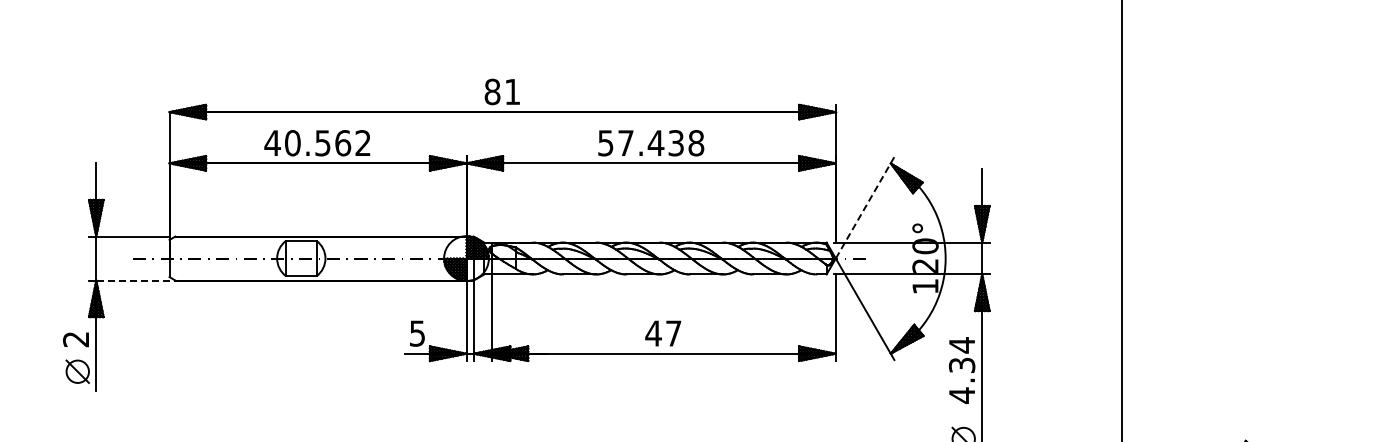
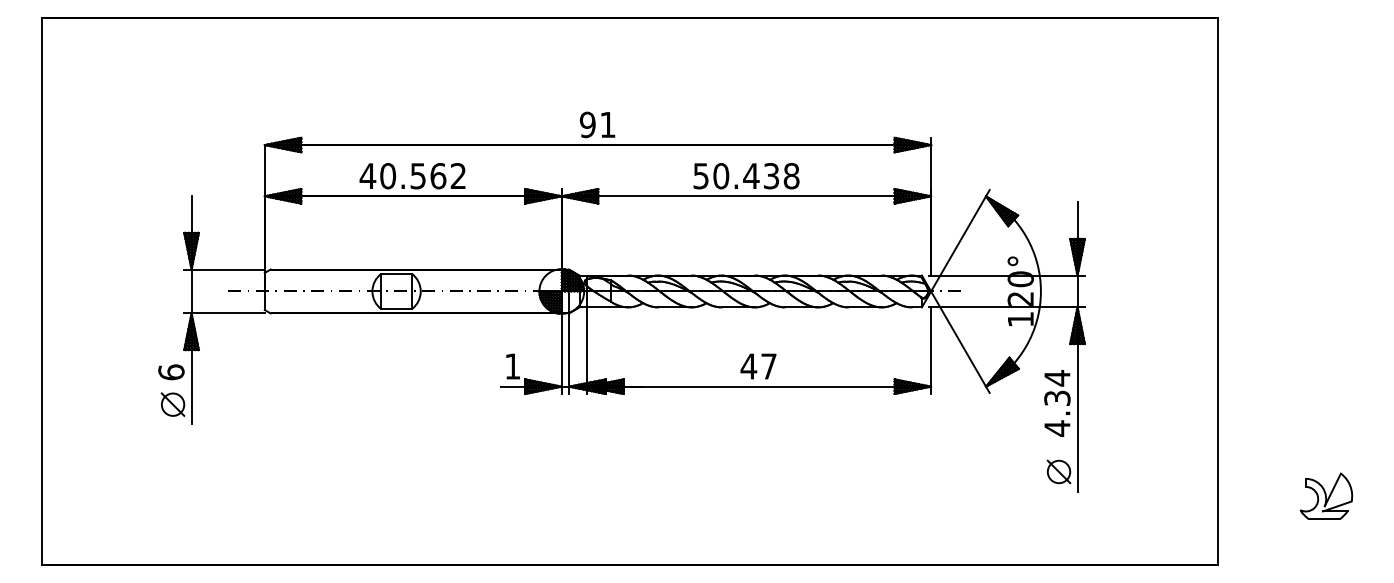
text: (492, 91) -> (587, 124), 81 -> 91
text: (626, 143) -> (721, 176), 57.438 -> 50.438
line: (865, 207) -> (960, 240), dashed -> solid
line: (133, 280) -> (228, 313), dashed -> solid
text: (417, 333) -> (512, 366), 5 -> 1
text: (76, 339) -> (171, 372), 2 -> 6

